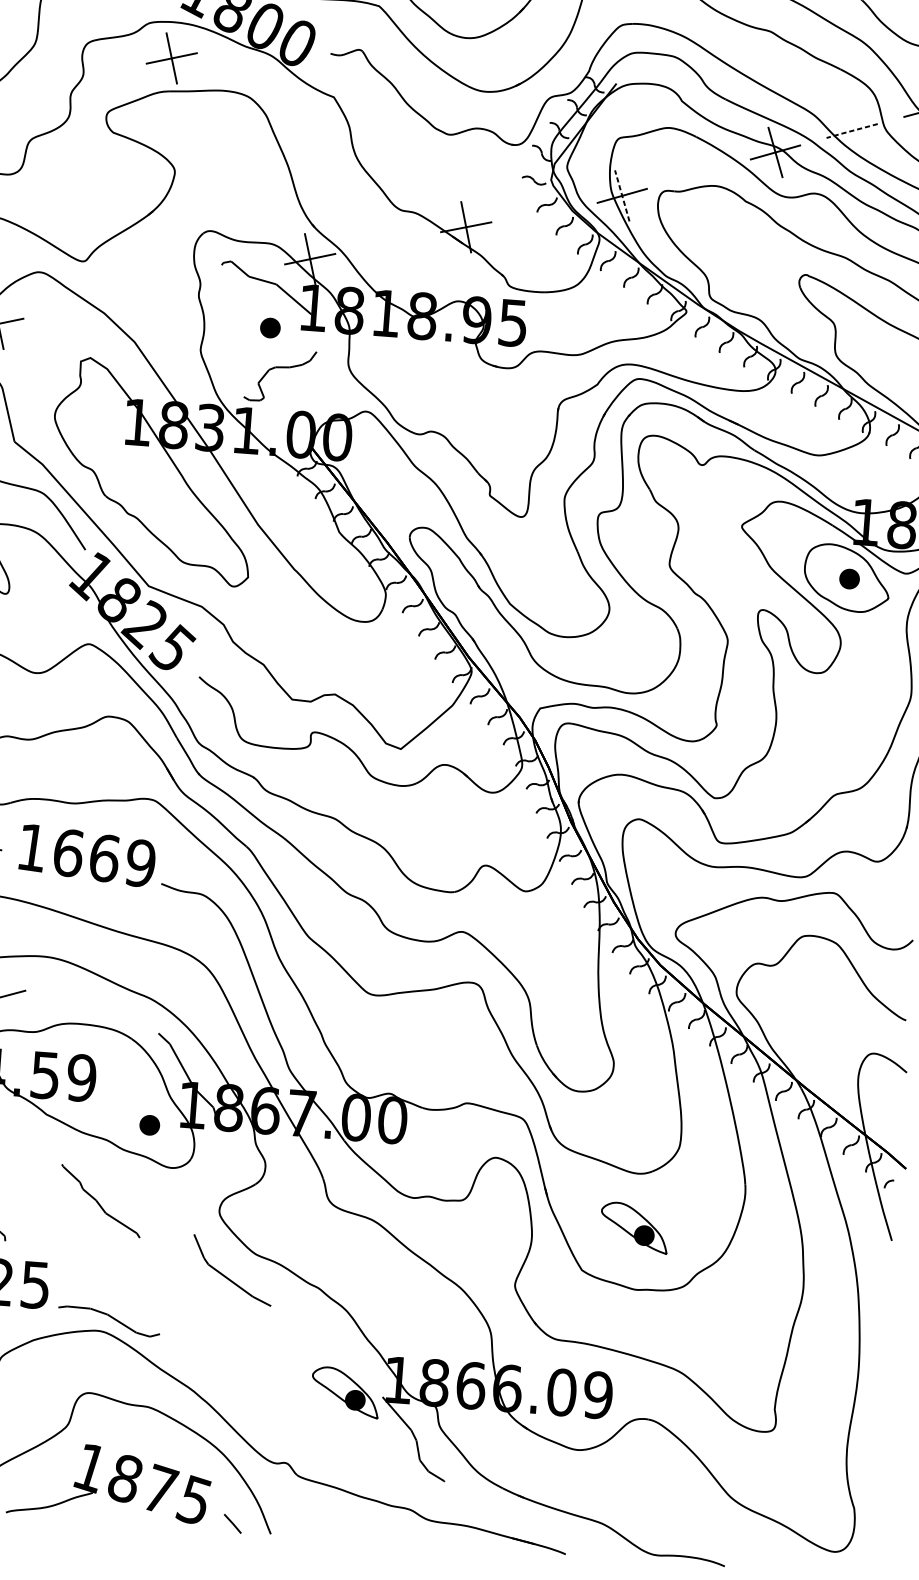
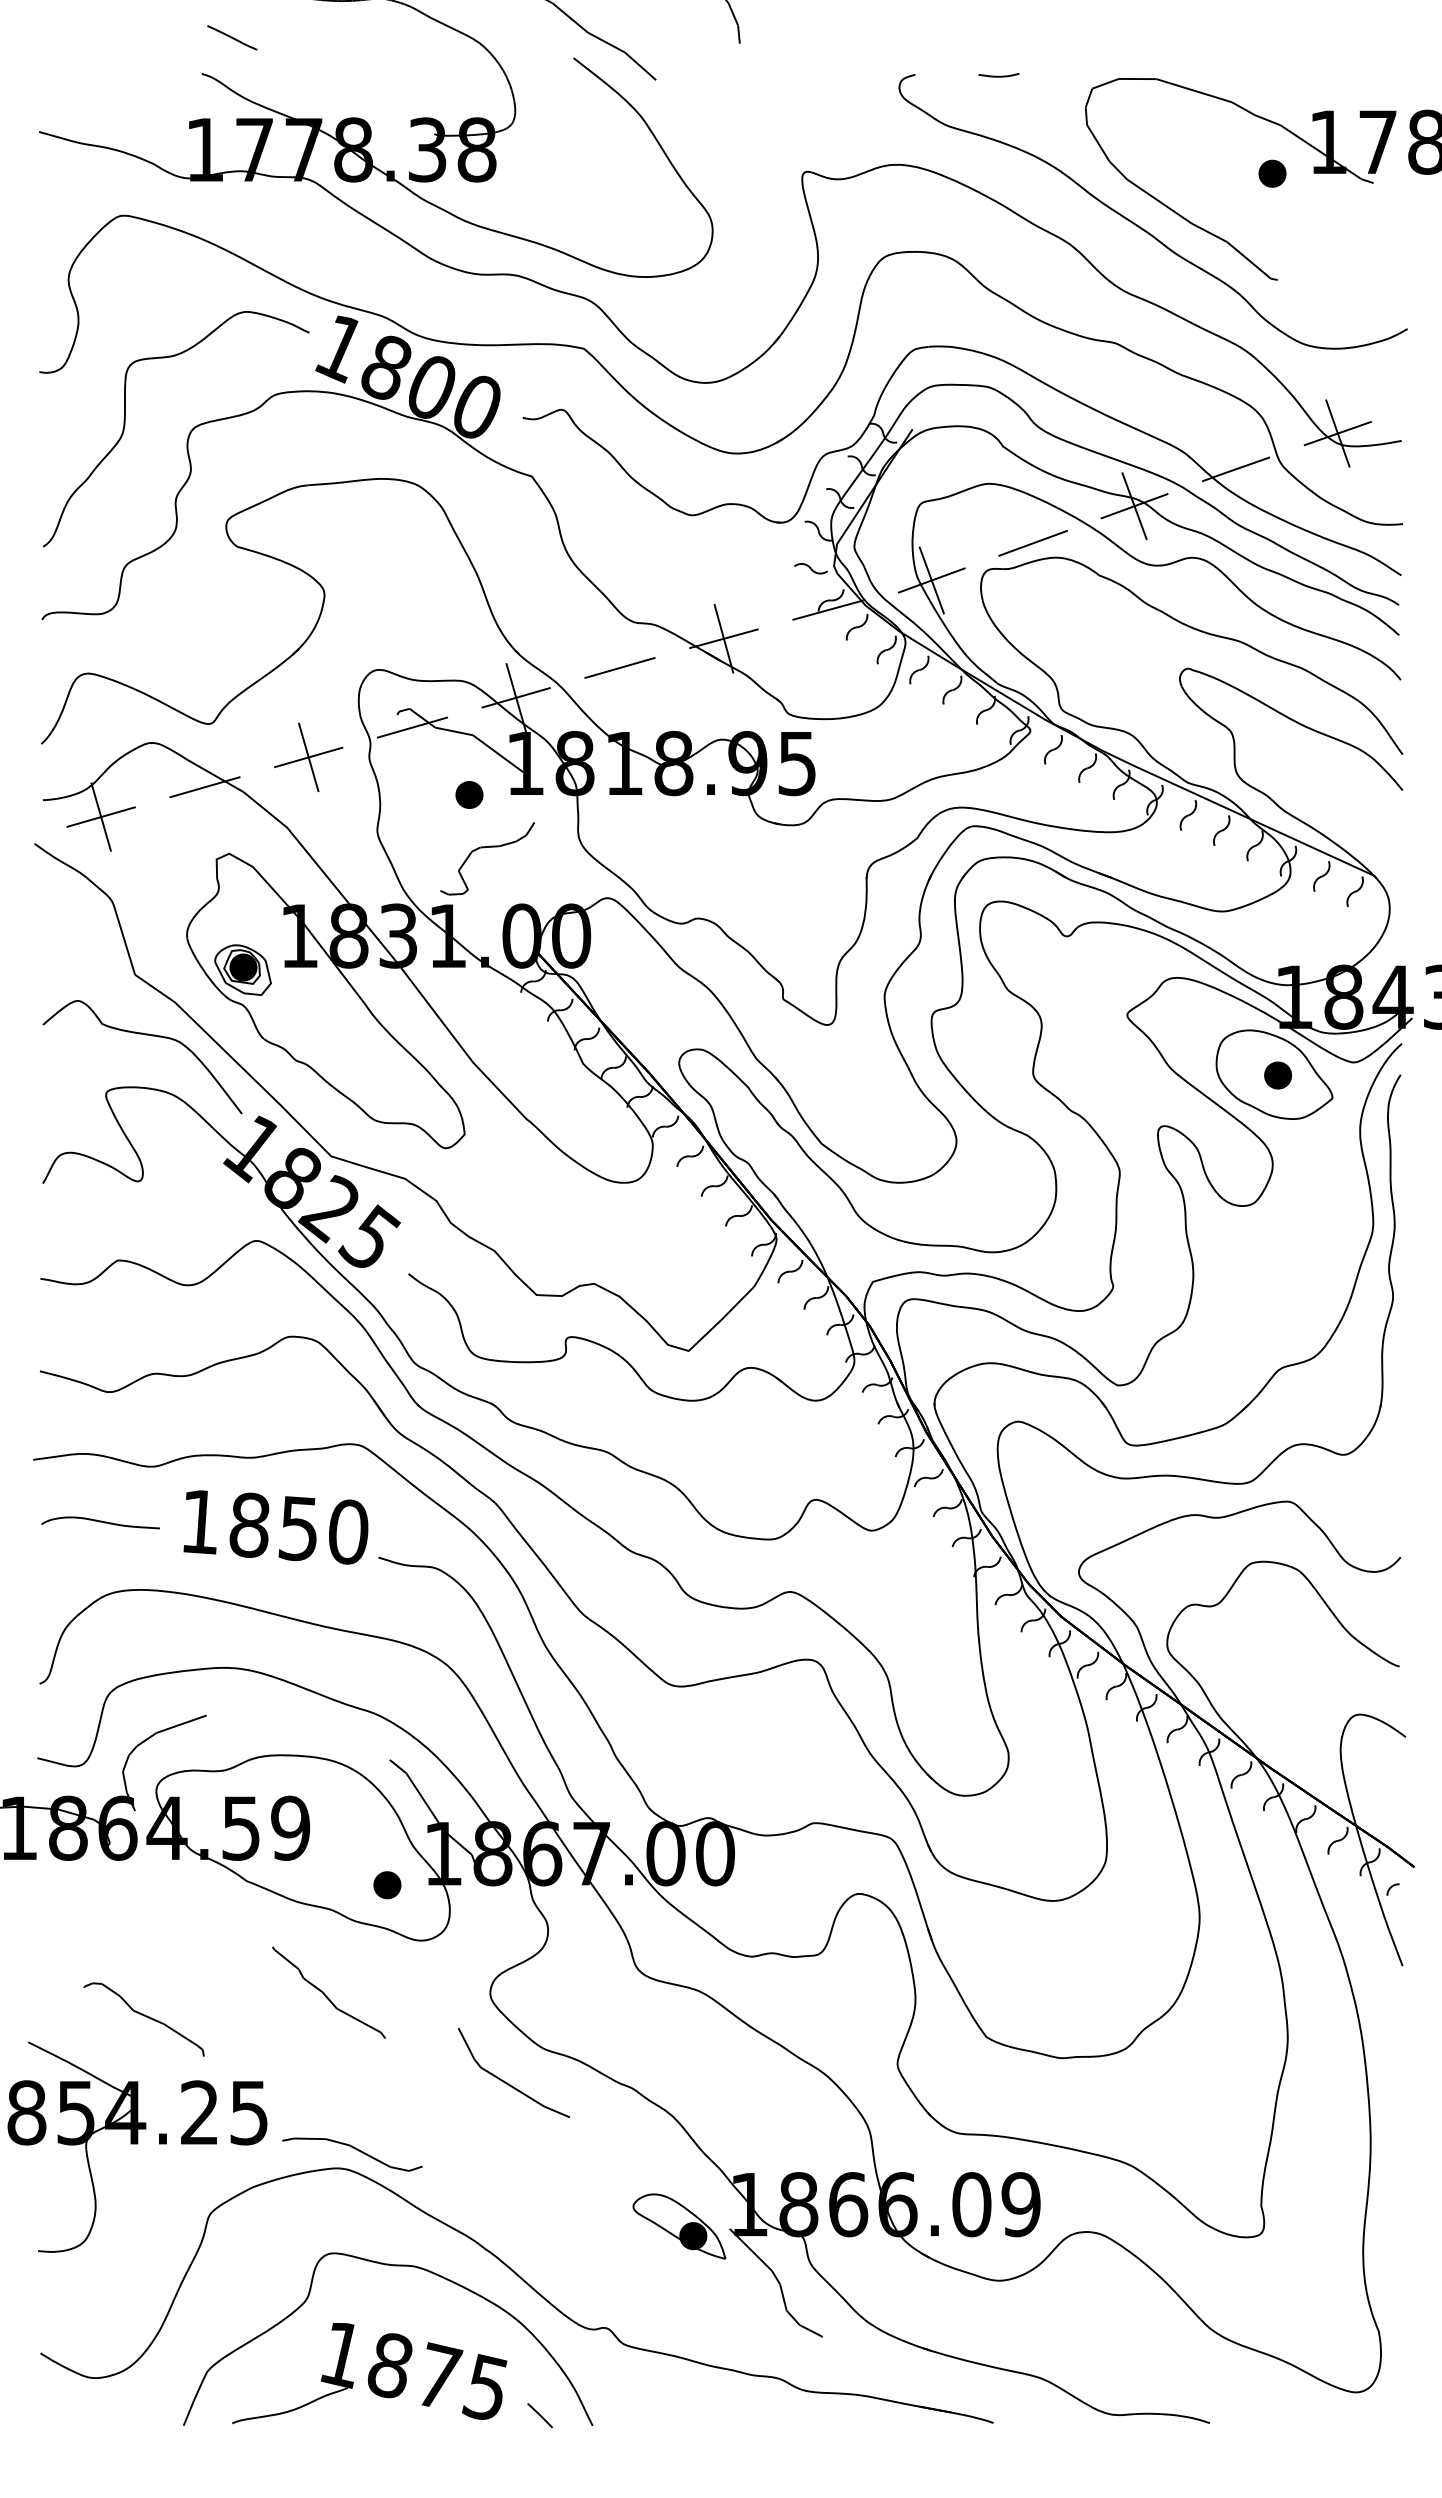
part: (171, 57) -> (308, 756), moved
line: (851, 131) -> (1235, 469), dashed -> solid
line: (698, 173) -> (1032, 542), added
line: (622, 195) -> (931, 580), dashed -> solid
line: (543, 211) -> (827, 609), added
line: (387, 242) -> (619, 667), added
line: (232, 275) -> (412, 727), added
line: (75, 307) -> (204, 787), added
part: (93, 443) -> (242, 969), added
text: (104, 858) -> (298, 1528), 1669 -> 1850
part: (634, 1227) -> (1053, 1974), removed

